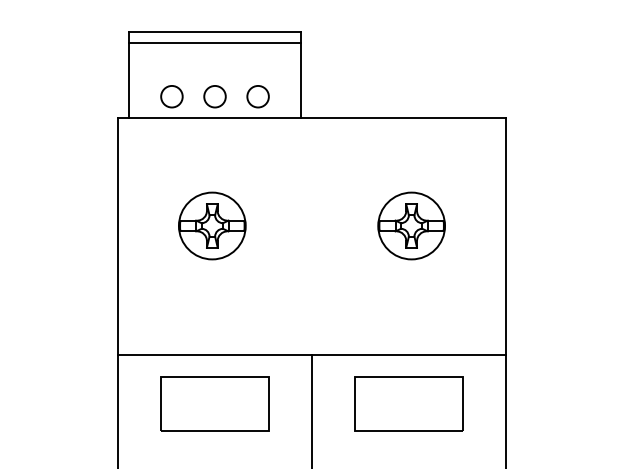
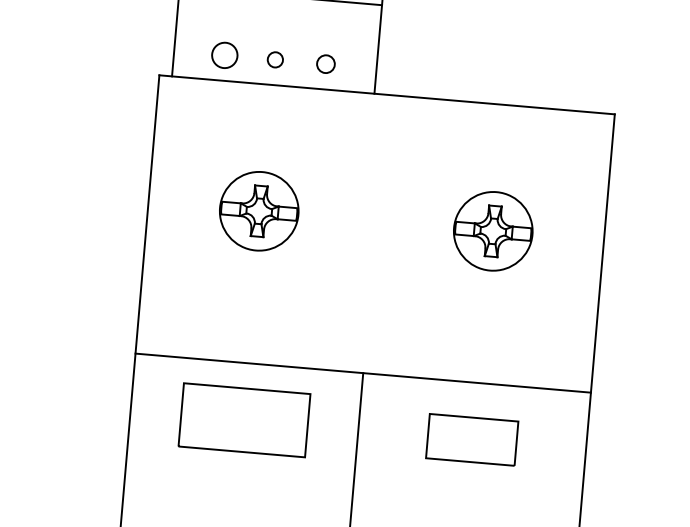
circle: (214, 96) -> (274, 59), size x0.6
circle: (257, 96) -> (325, 63), size x0.7
part: (408, 403) -> (471, 439), size x0.7

